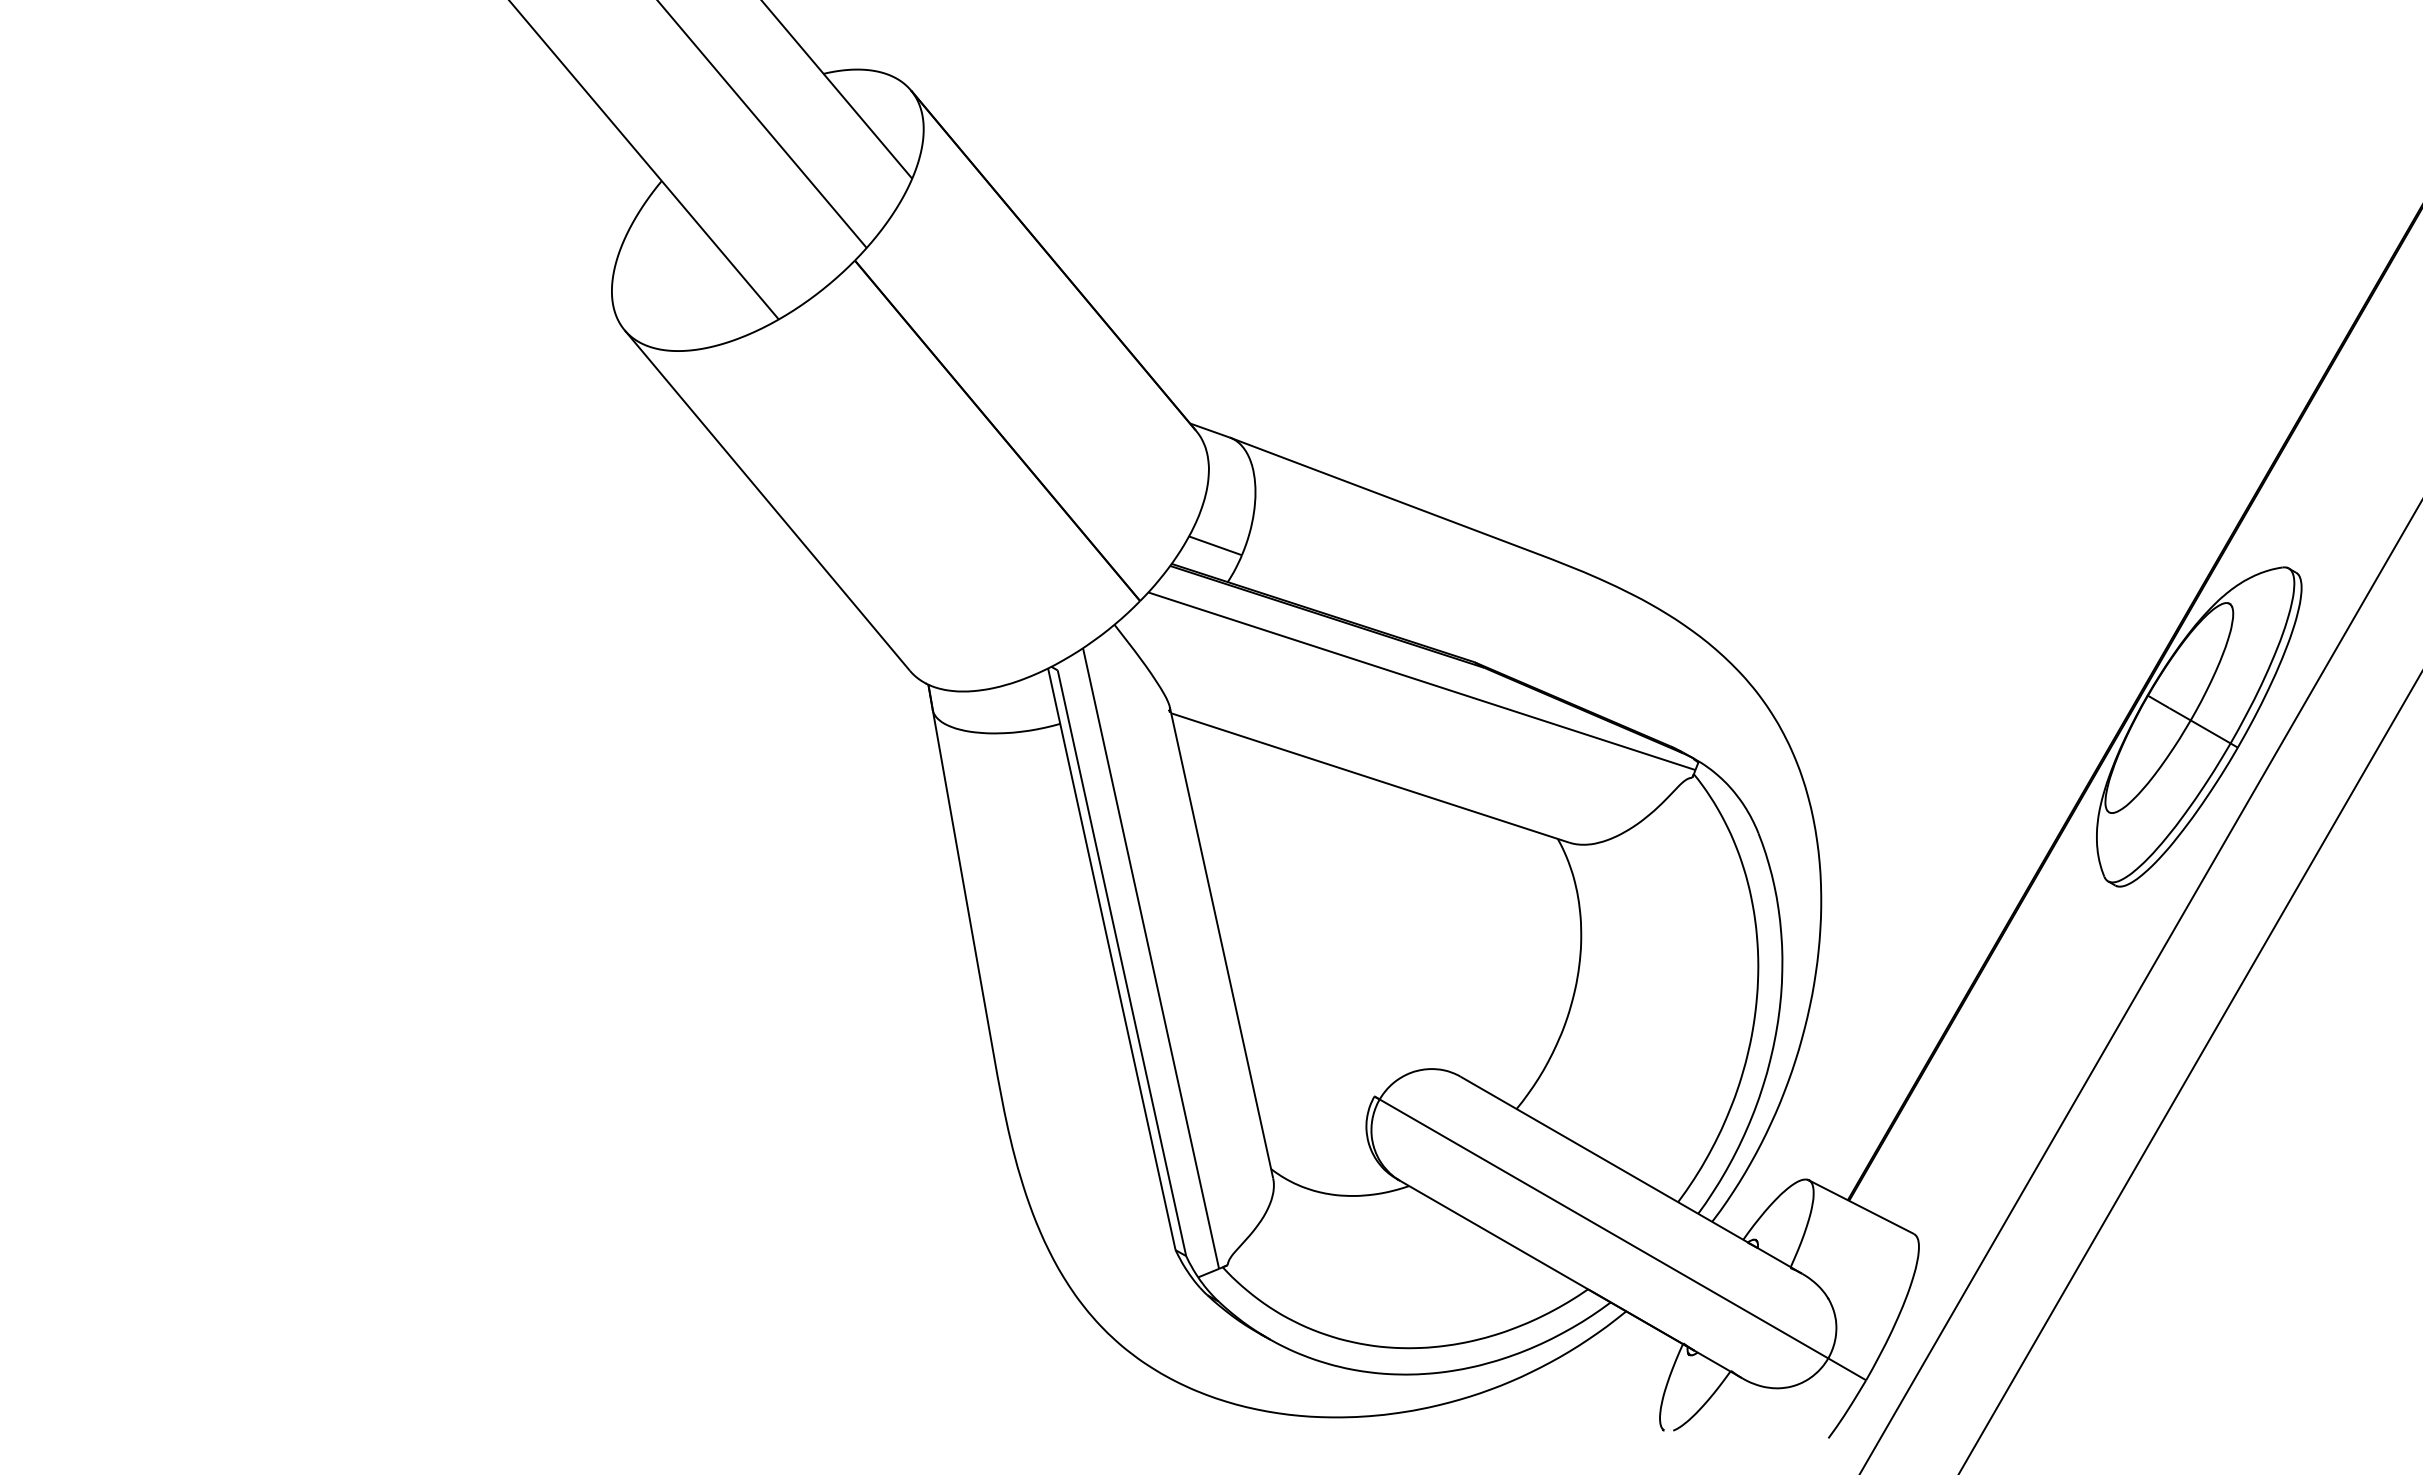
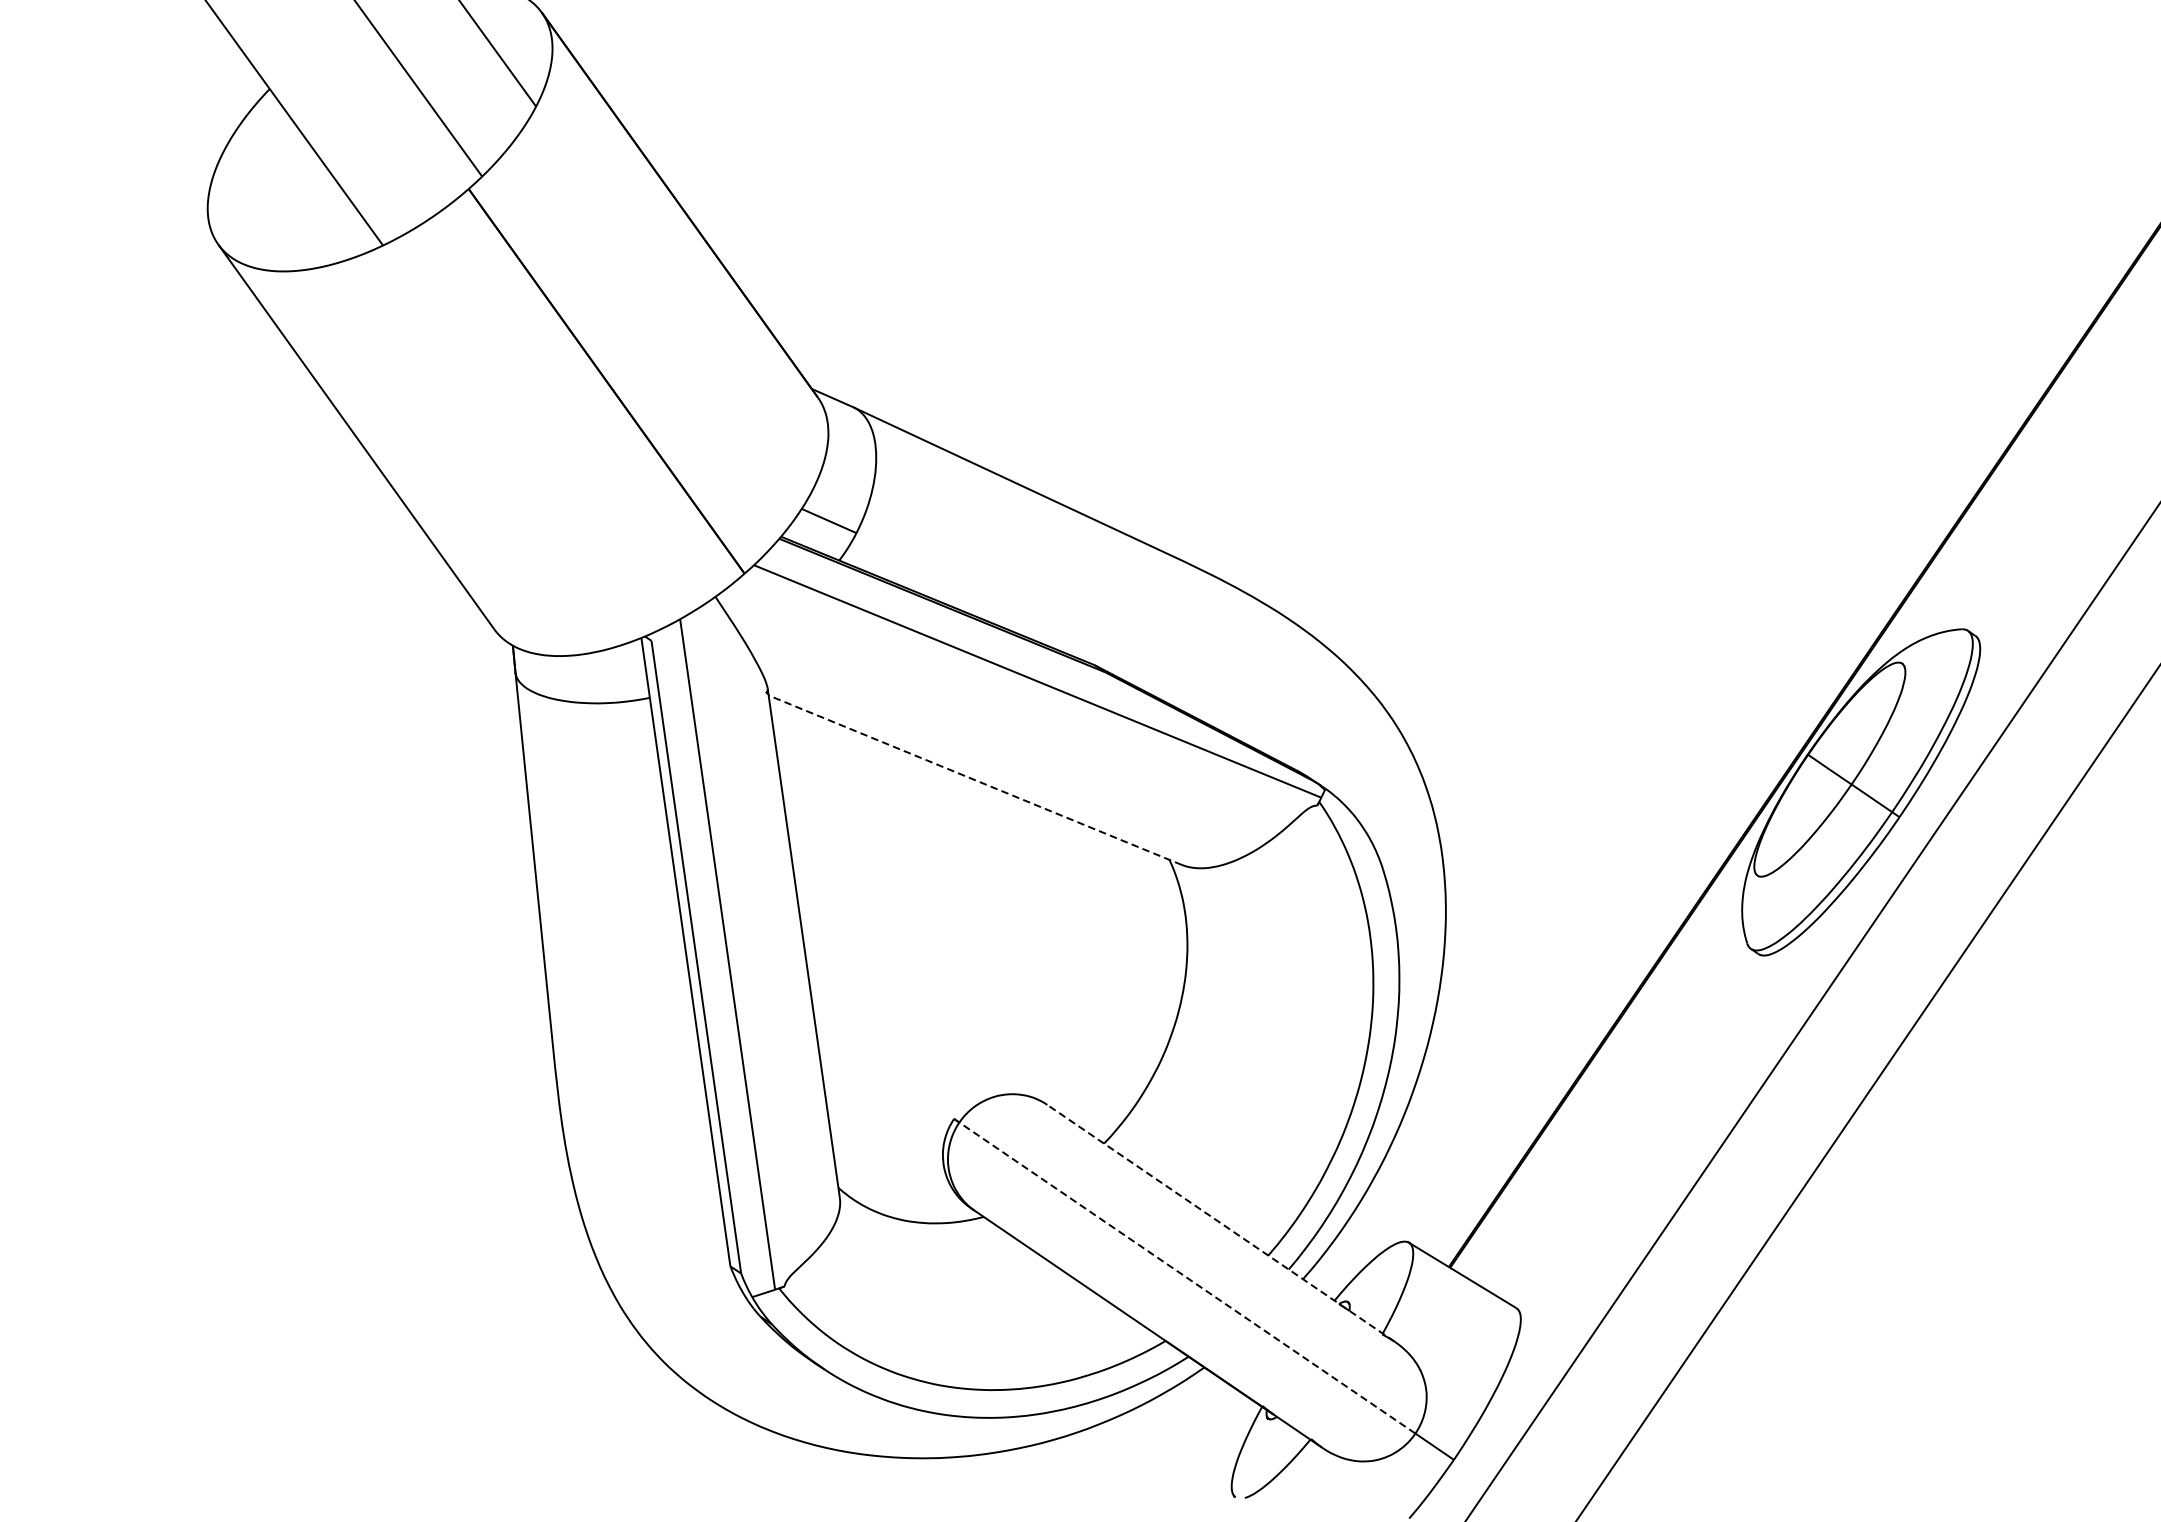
line: (1370, 778) -> (975, 780), solid -> dashed
line: (1631, 1175) -> (1220, 1223), solid -> dashed
line: (1603, 1228) -> (1186, 1277), solid -> dashed

